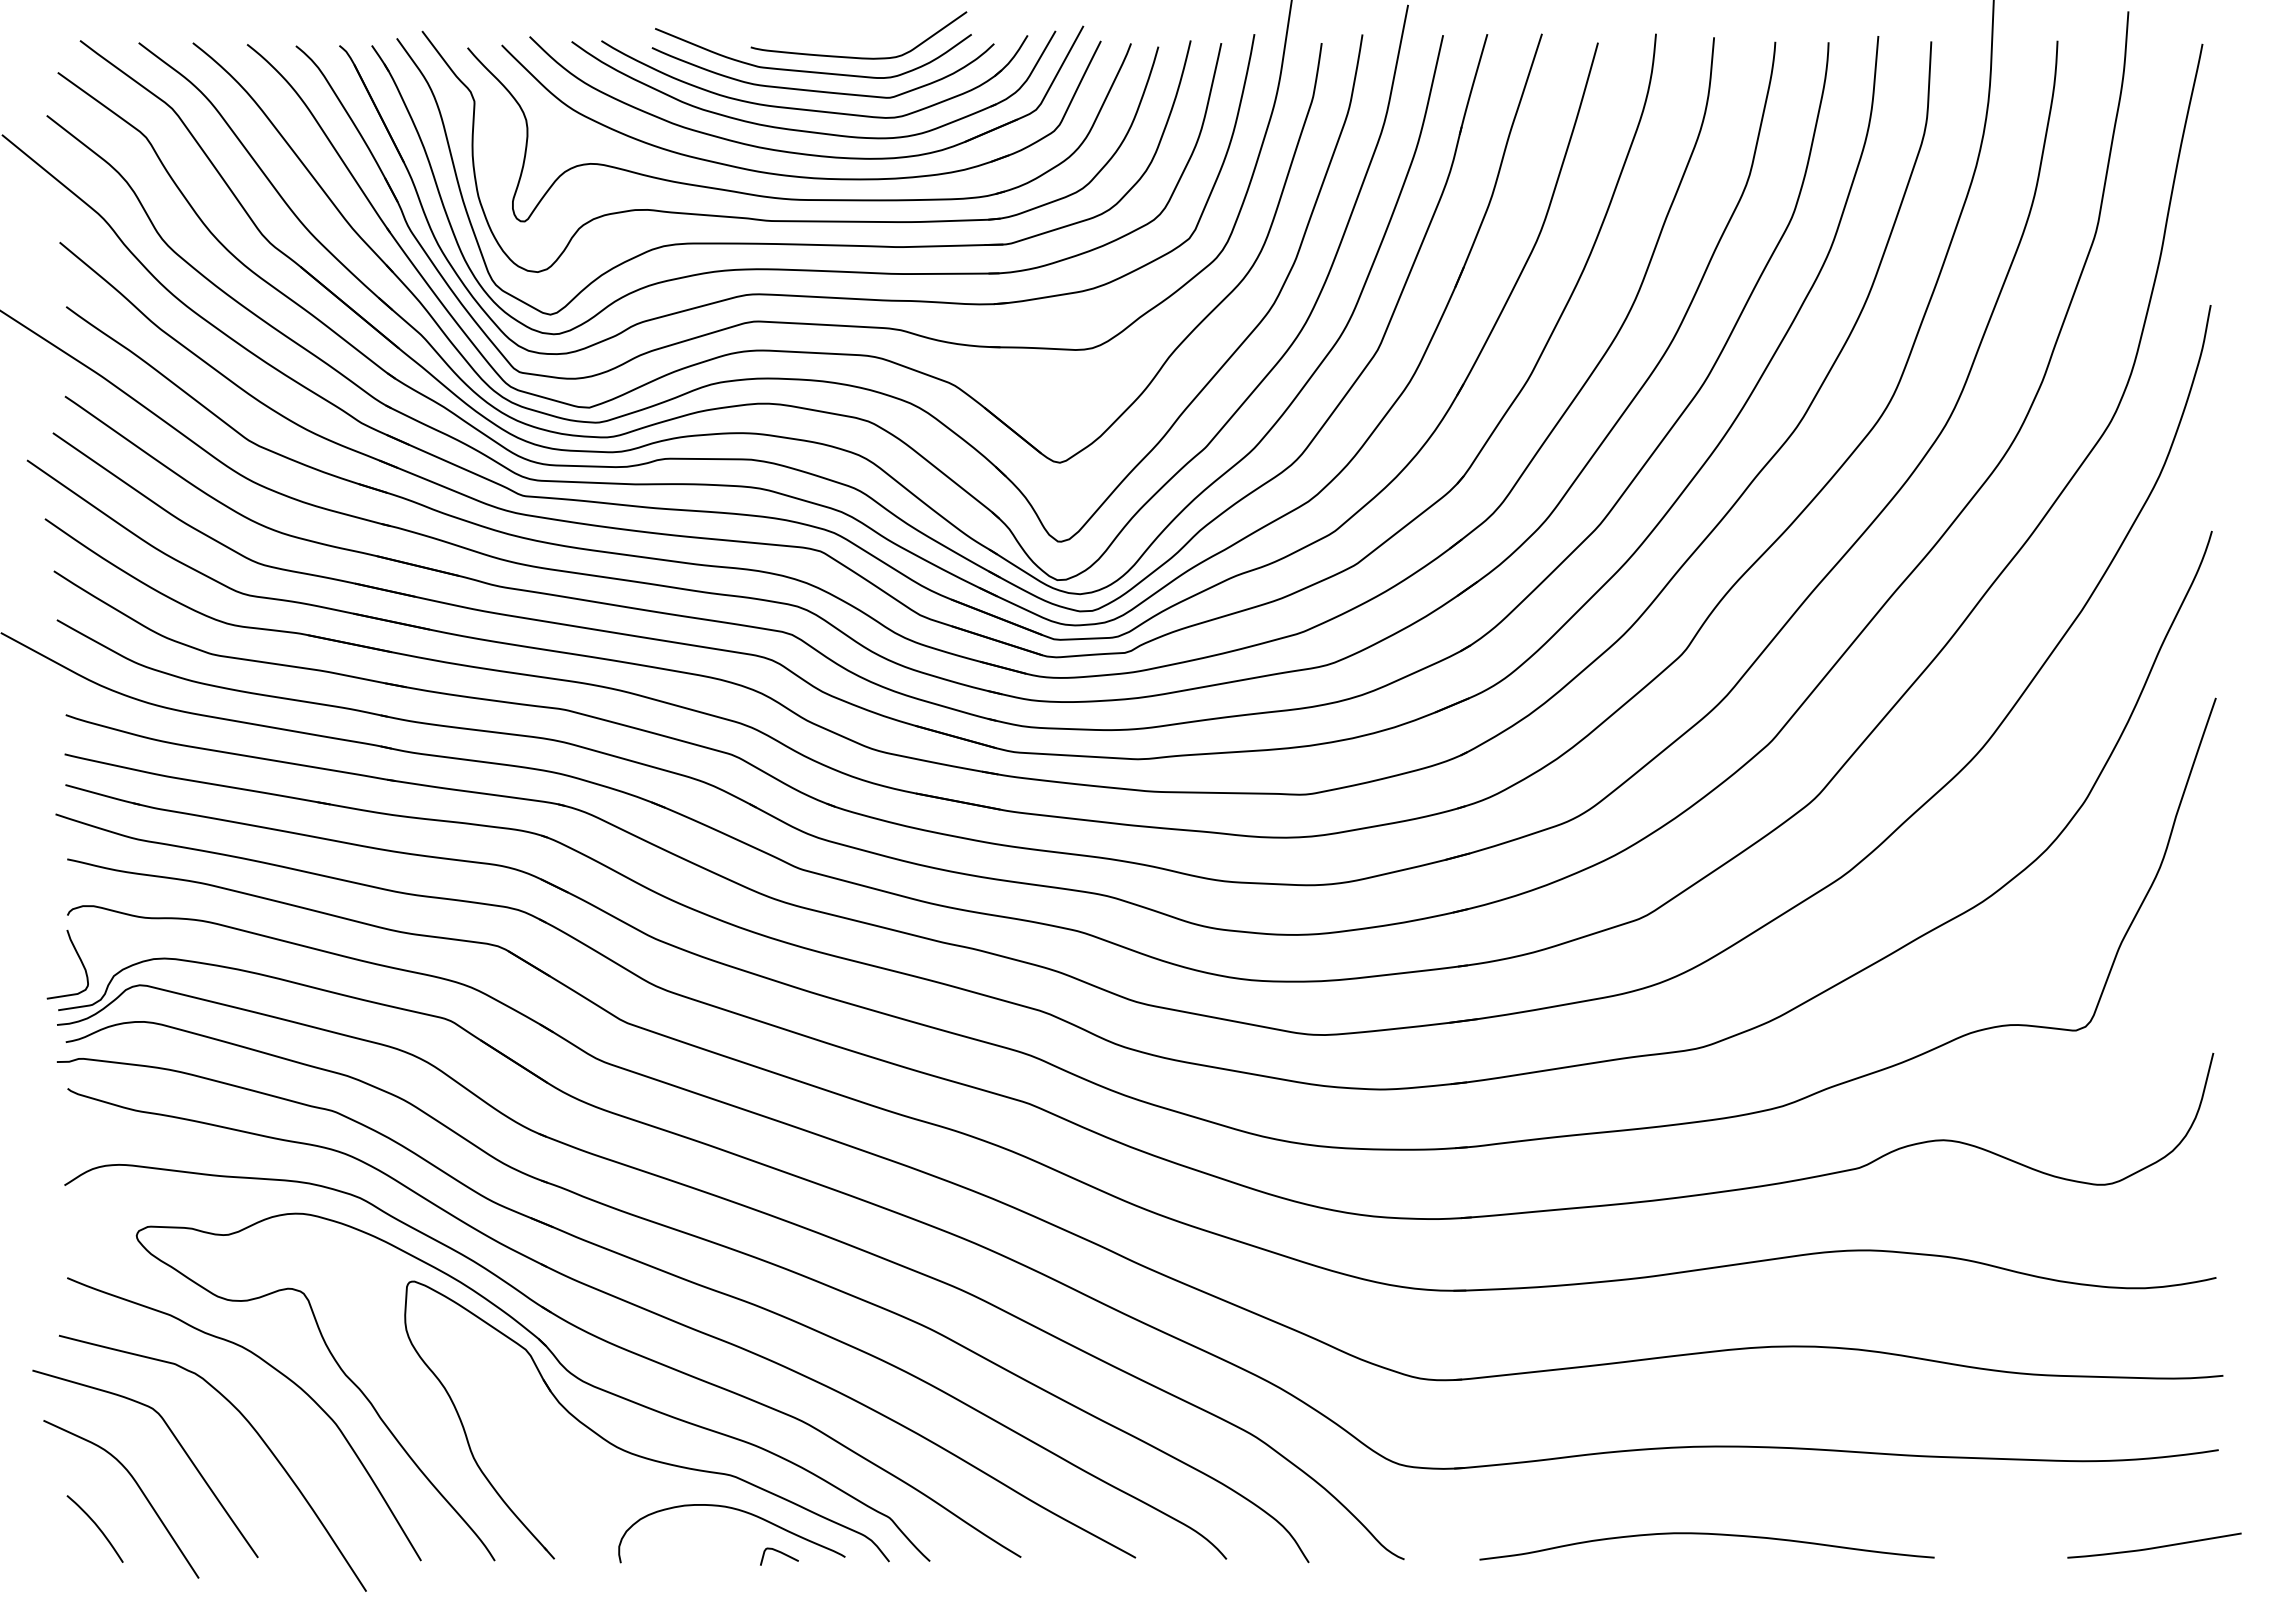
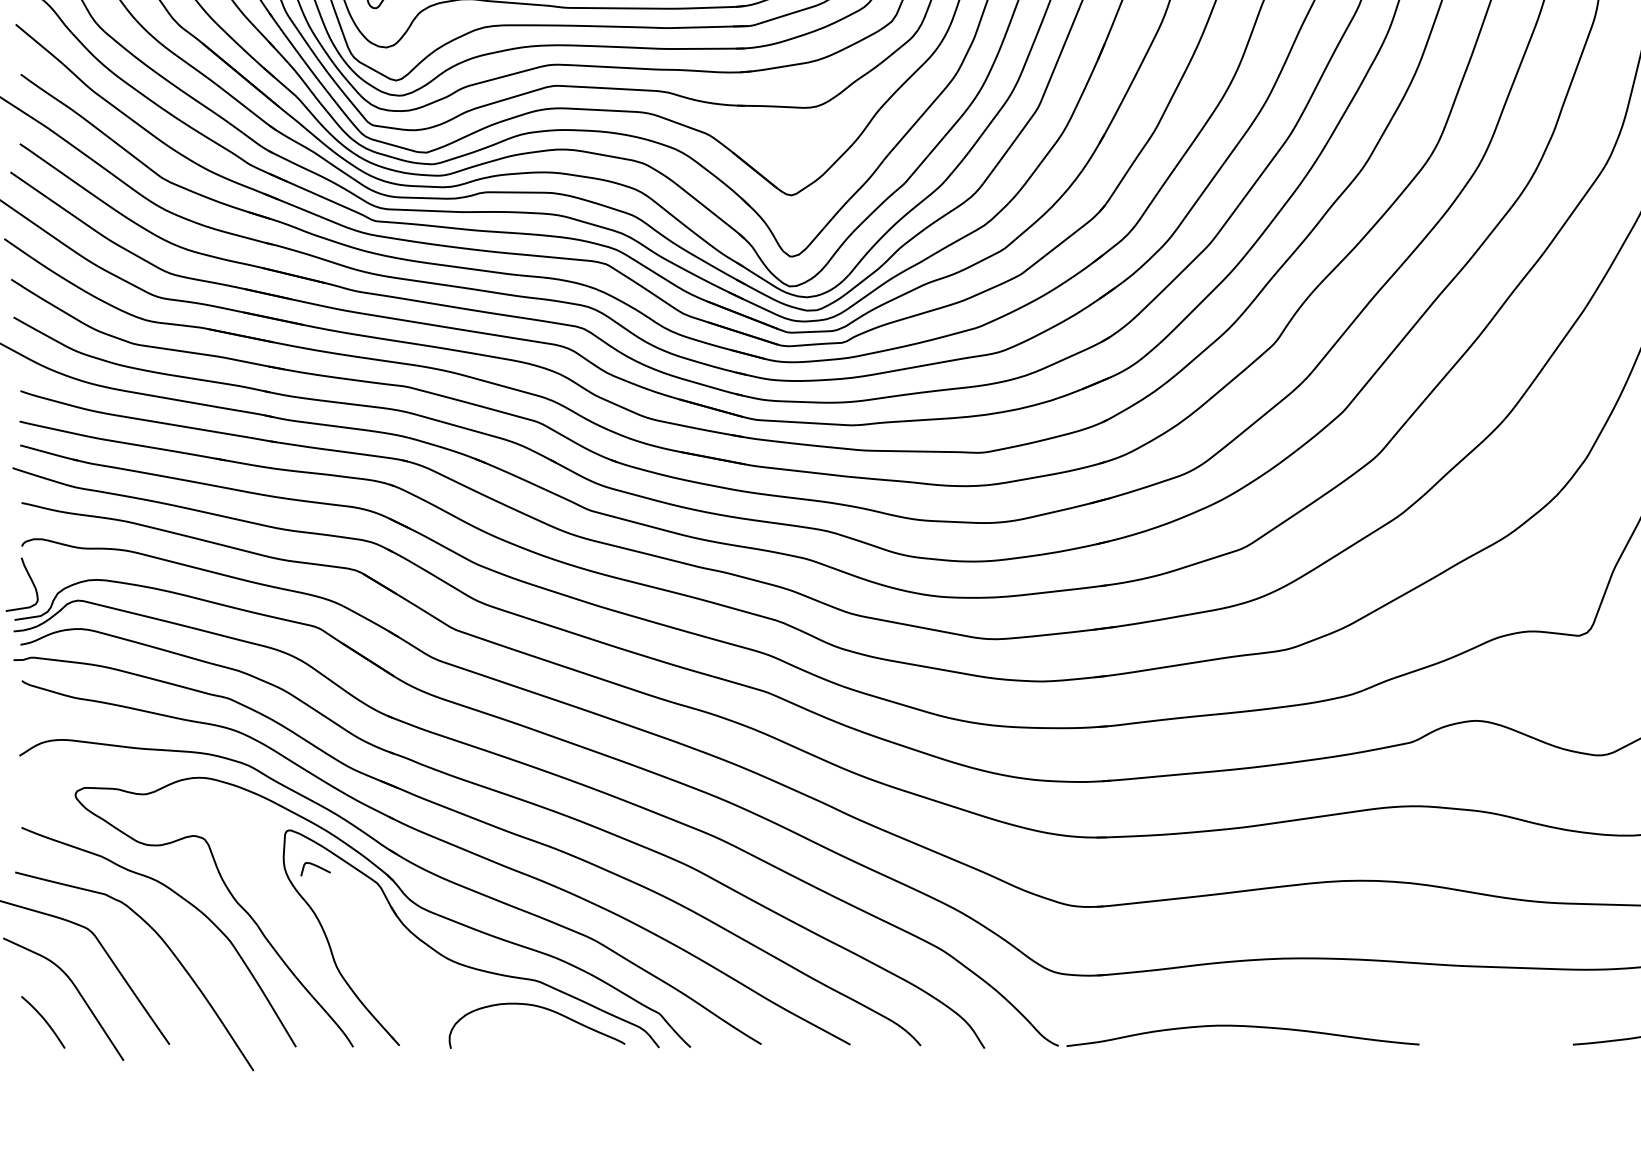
curve: (1706, 1534) -> (1242, 1026), moved
curve: (780, 1553) -> (316, 866), moved

